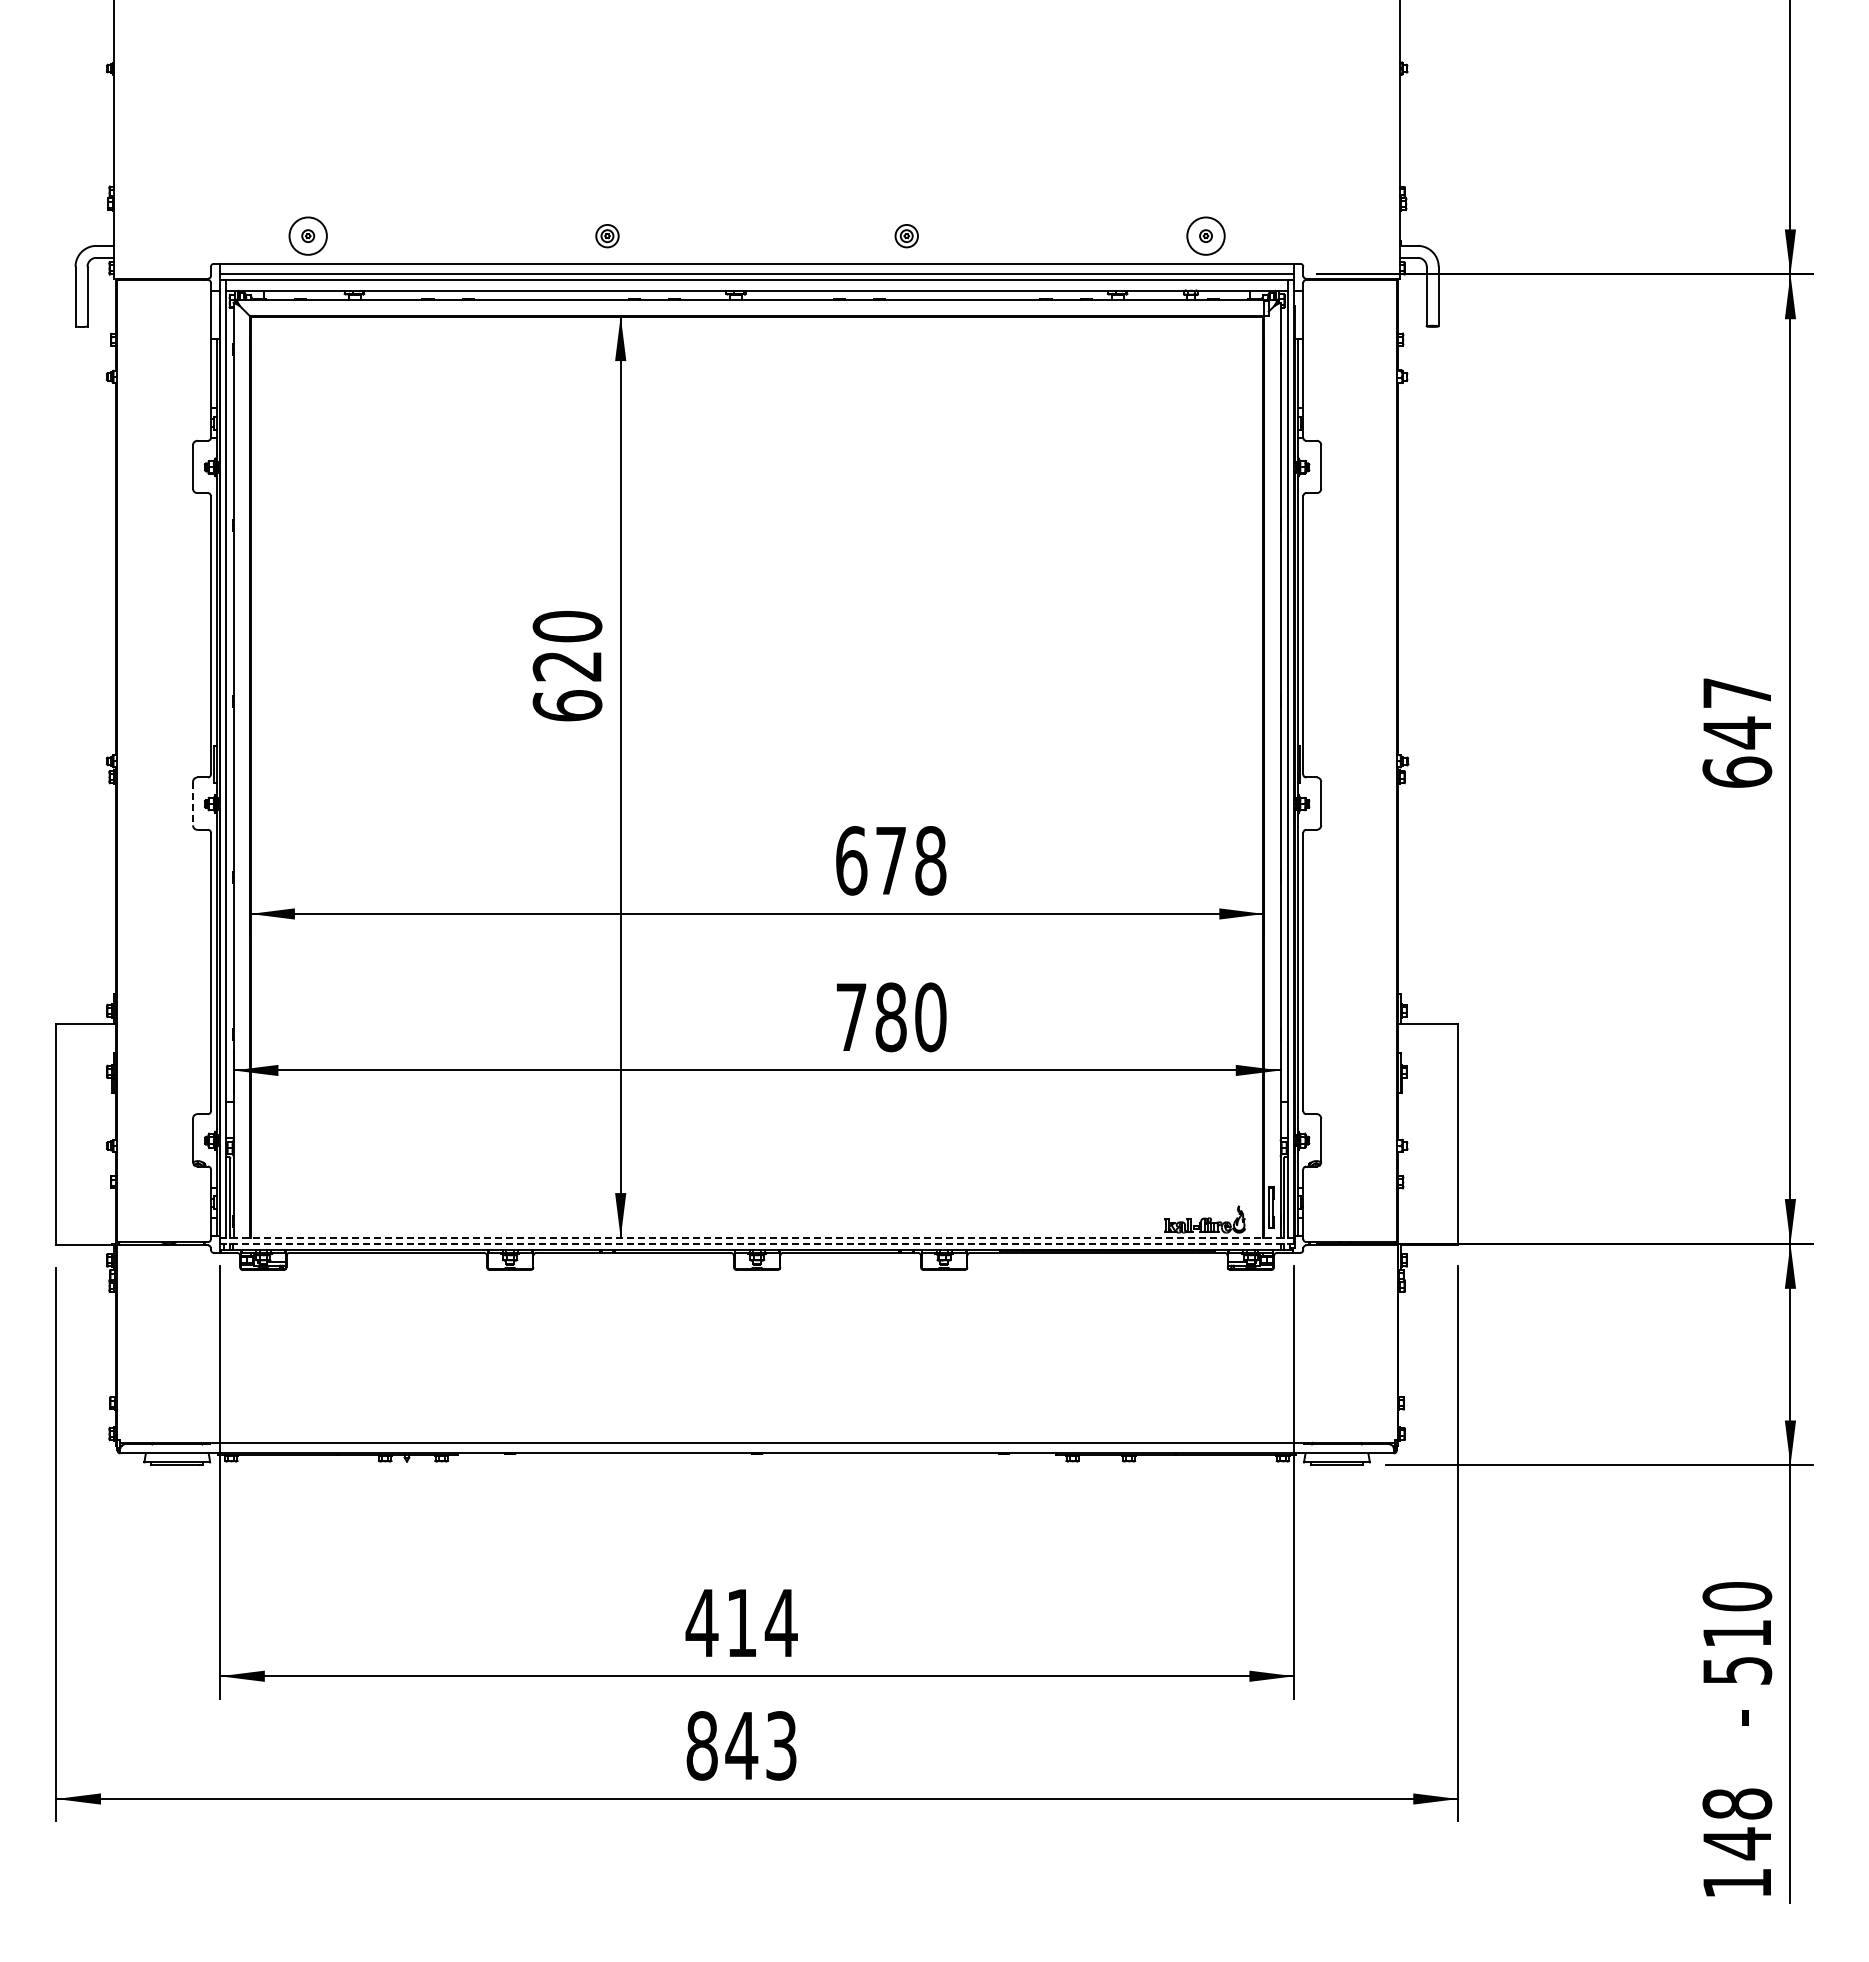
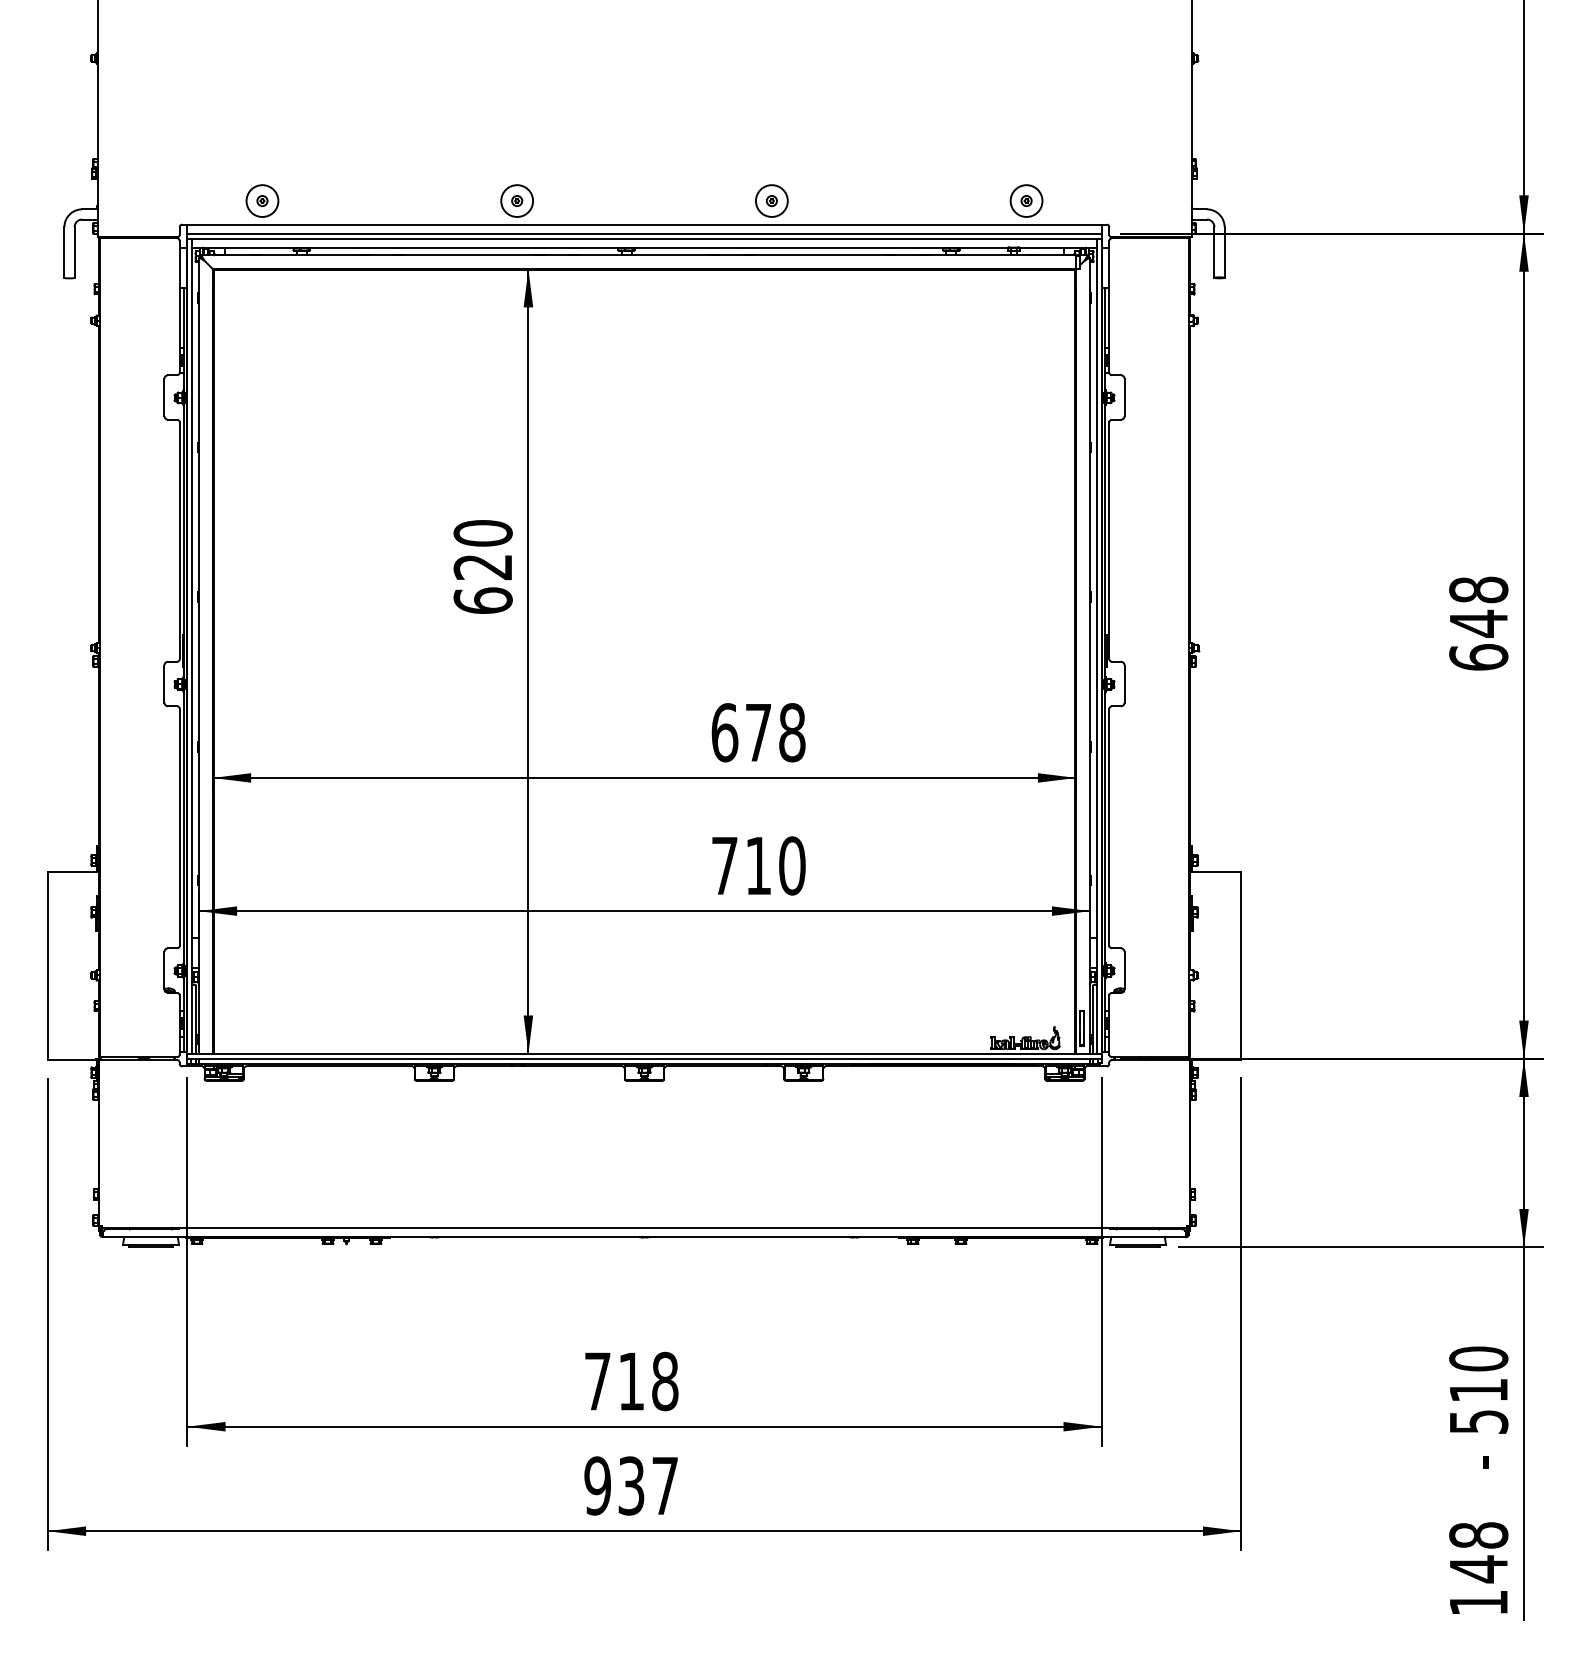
circle: (607, 235) -> (517, 200), size x1.67
circle: (906, 235) -> (771, 200), size x1.67
text: (1737, 692) -> (1478, 589), 647 -> 648
line: (193, 803) -> (164, 683), dashed -> solid
text: (890, 1017) -> (758, 866), 780 -> 710
line: (757, 1237) -> (644, 1053), dashed -> solid
line: (757, 1243) -> (644, 1058), dashed -> solid
text: (741, 1623) -> (631, 1381), 414 -> 718
text: (741, 1745) -> (631, 1485), 843 -> 937

